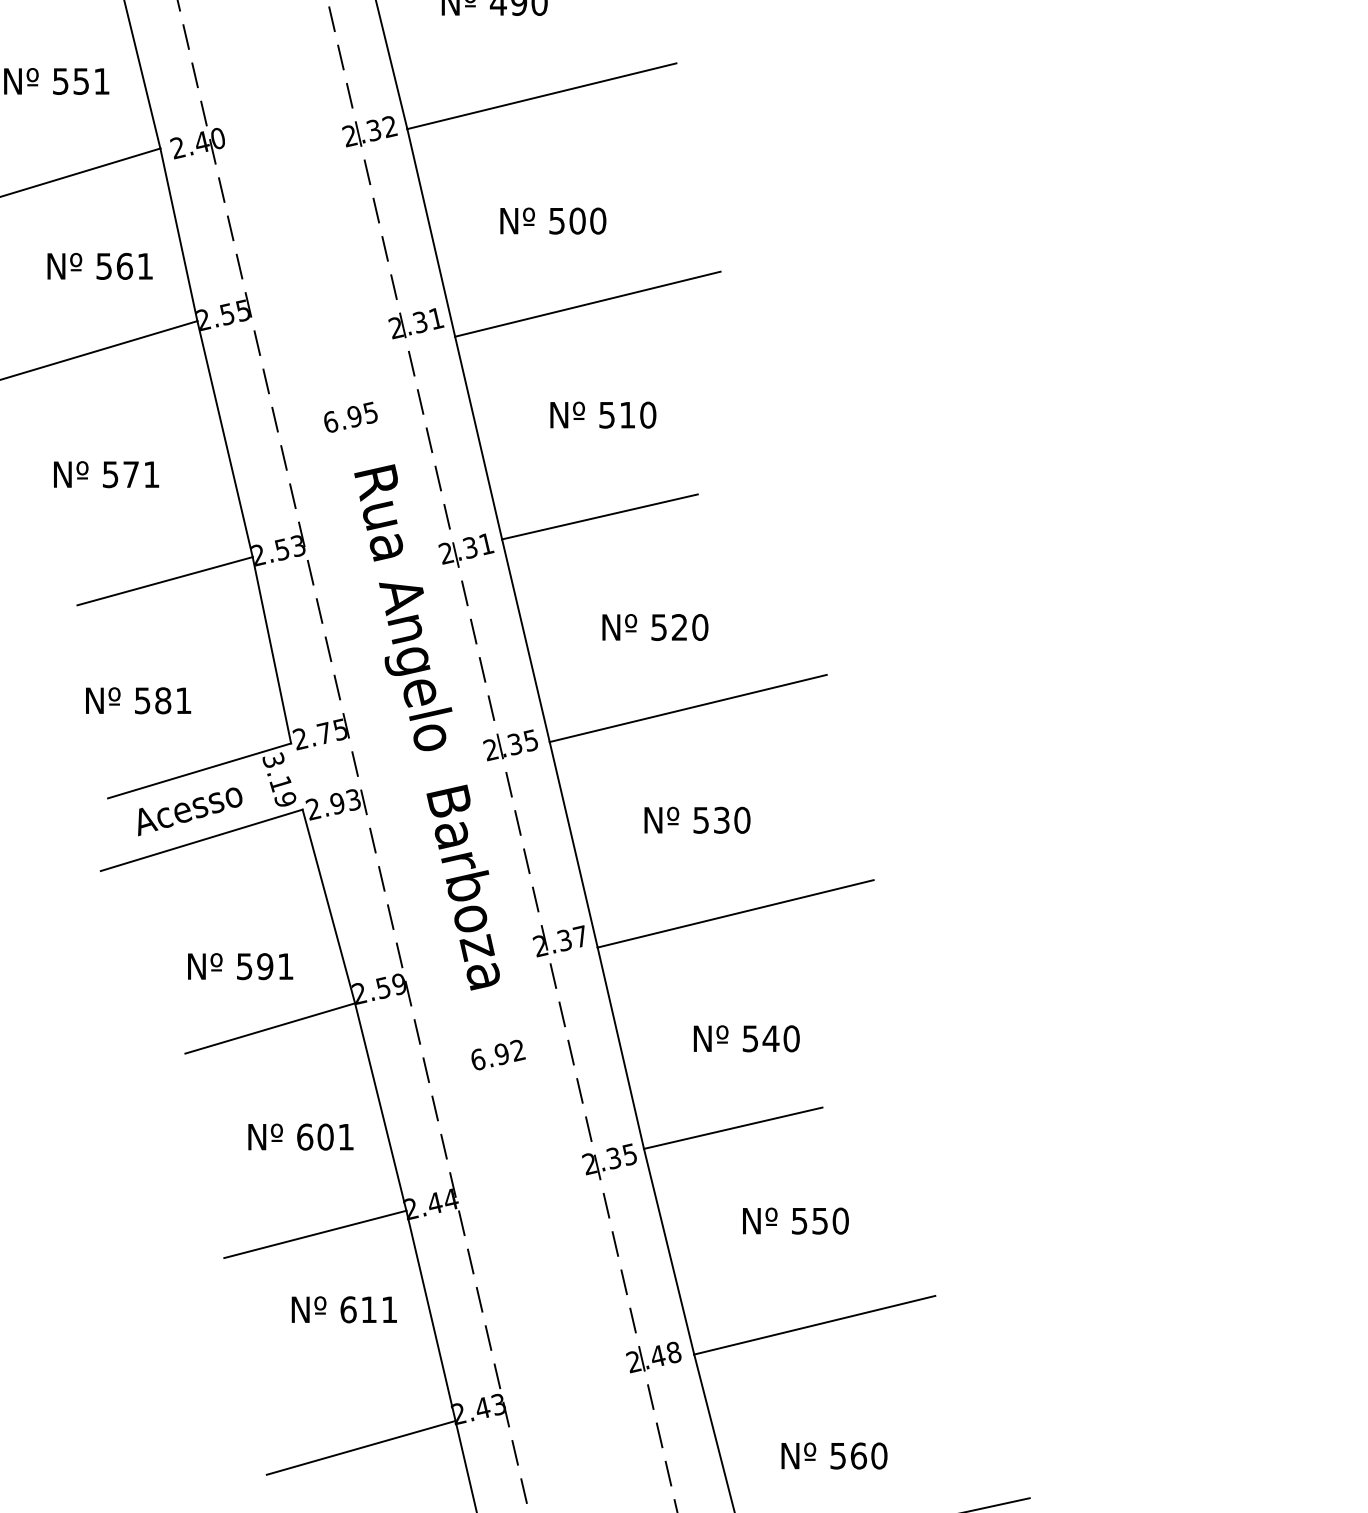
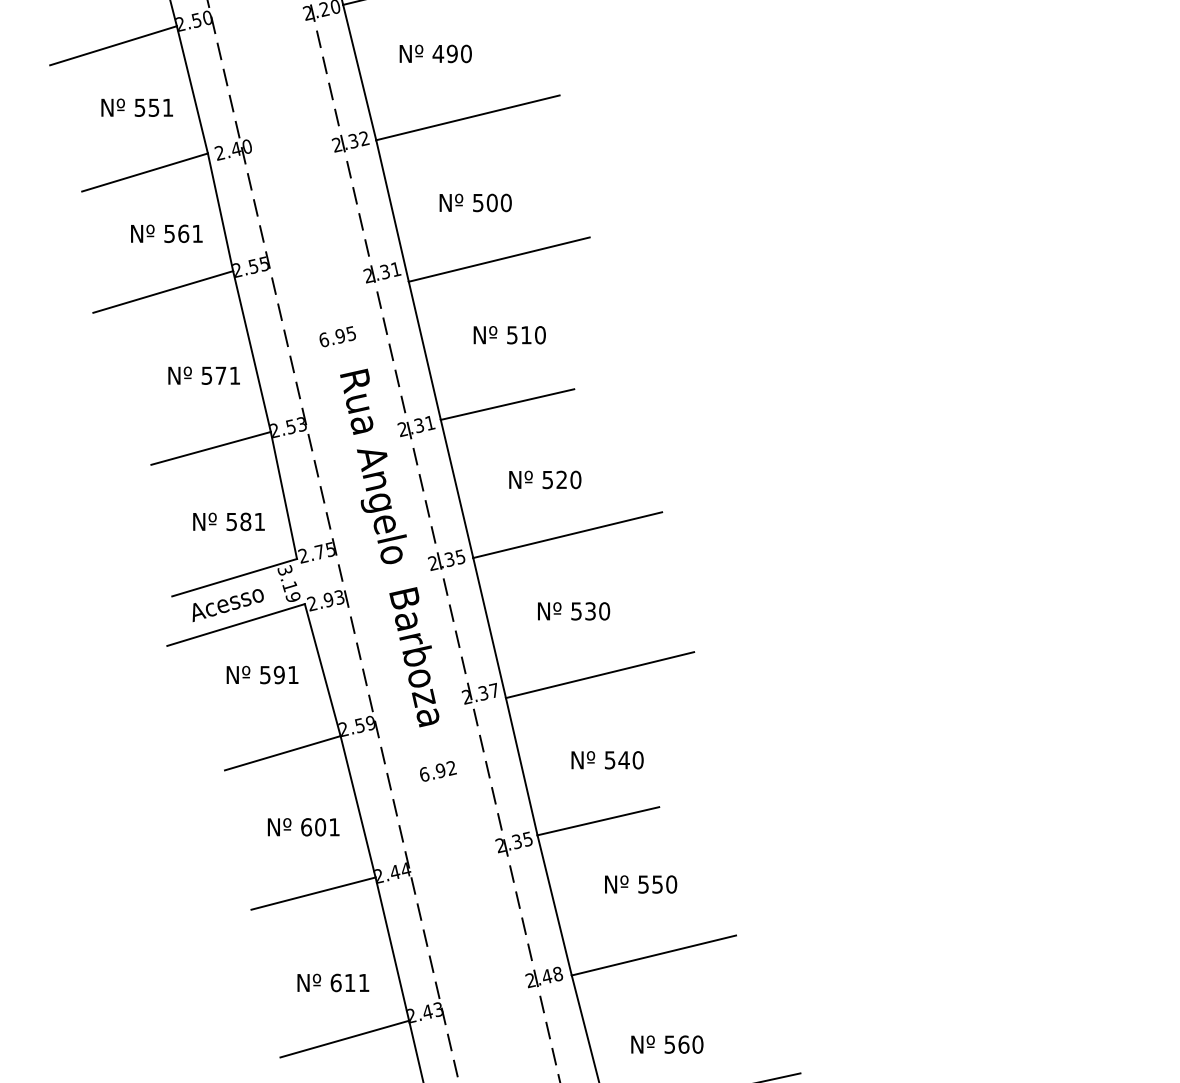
text: (105, 474) -> (203, 375), moved
text: (137, 700) -> (228, 521), moved
text: (240, 965) -> (262, 674), moved
text: (344, 1309) -> (333, 982), moved

